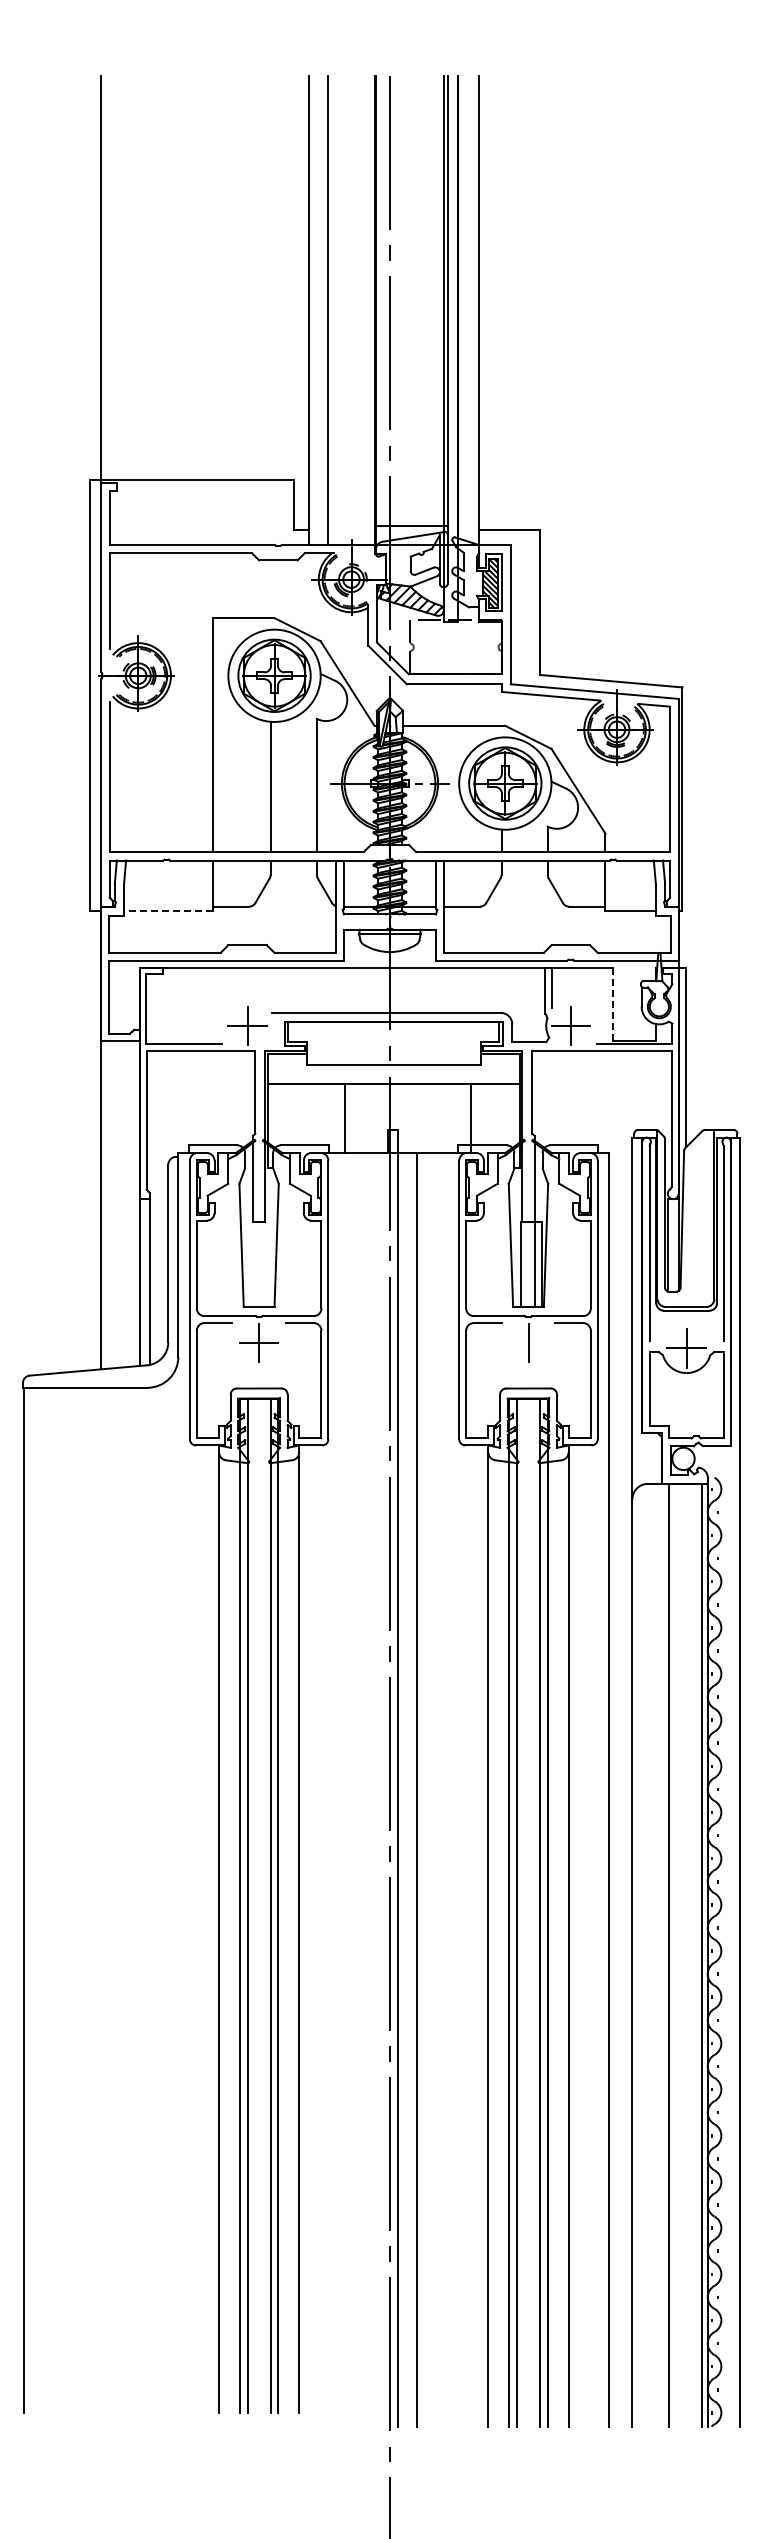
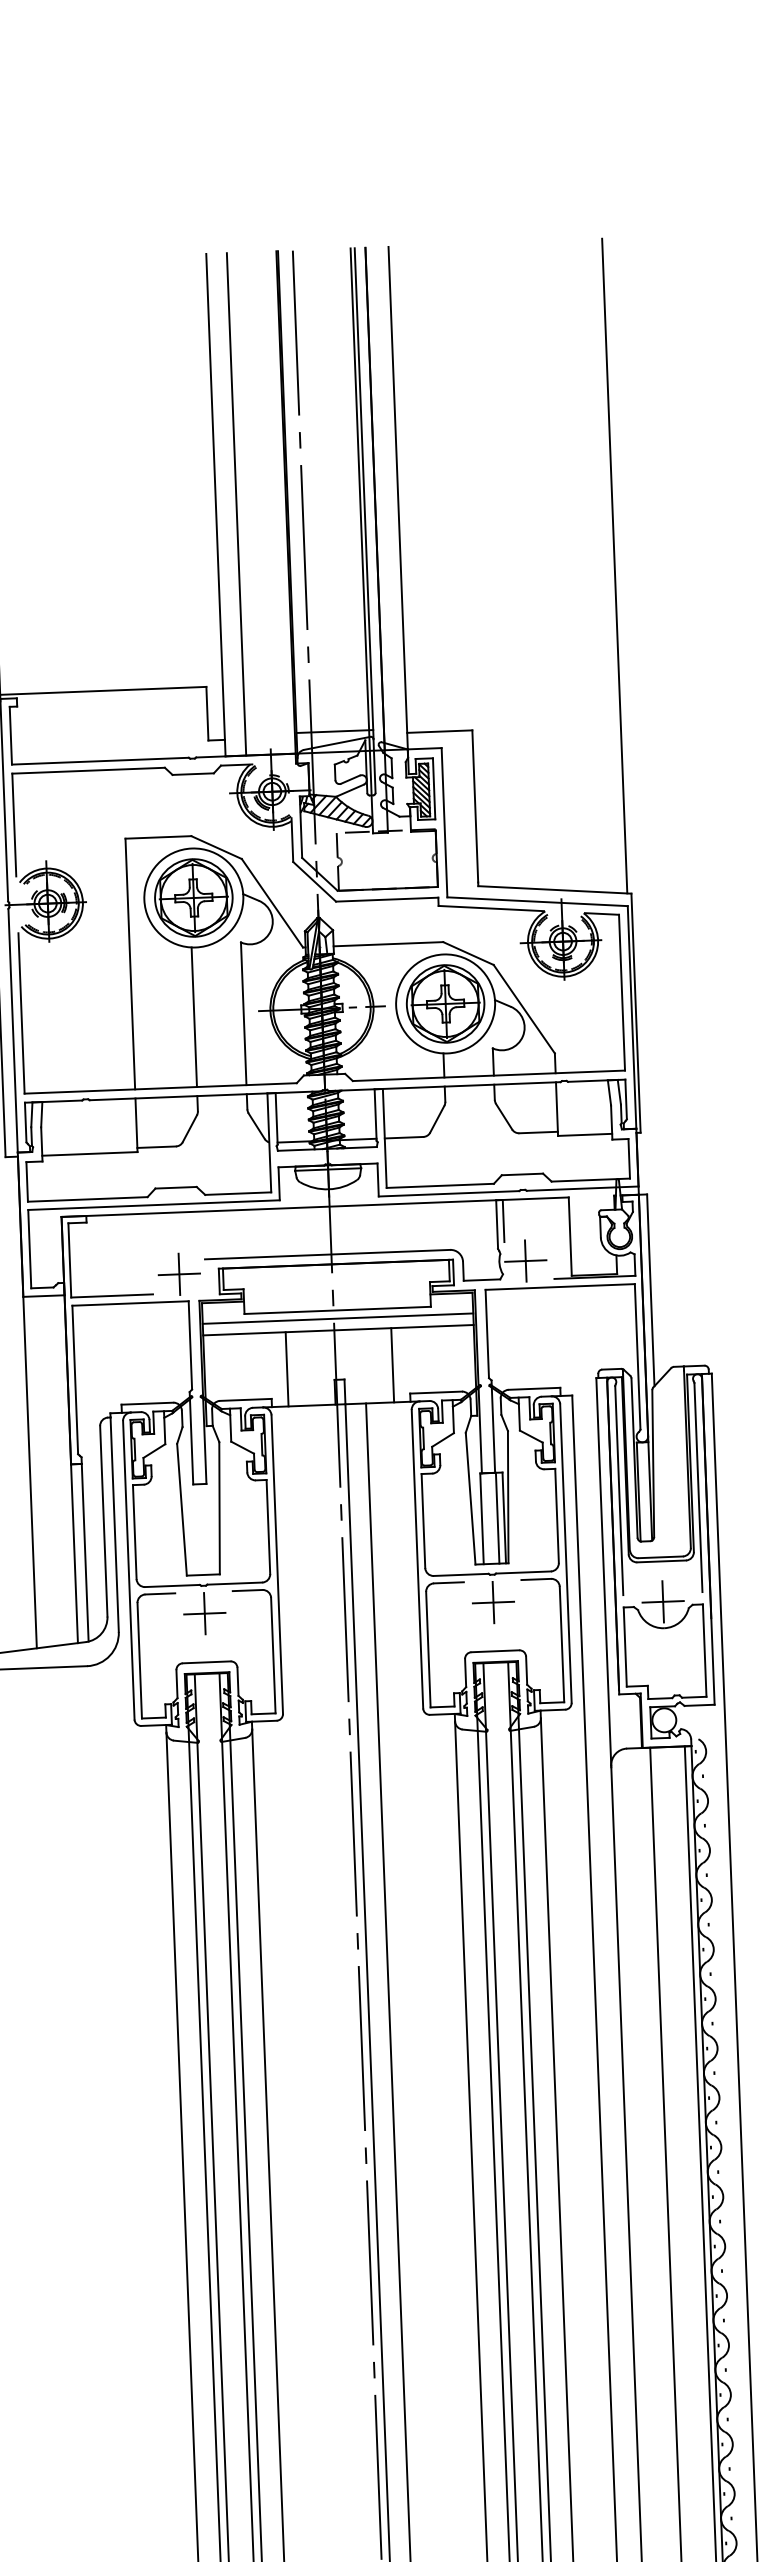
line: (678, 381) -> (614, 565), added
line: (168, 910) -> (89, 1153), dashed -> solid
line: (613, 1004) -> (570, 1236), dashed -> solid
line: (393, 1072) -> (337, 1318), added
line: (471, 1117) -> (393, 1364), moved
line: (528, 1343) -> (493, 1603), added

